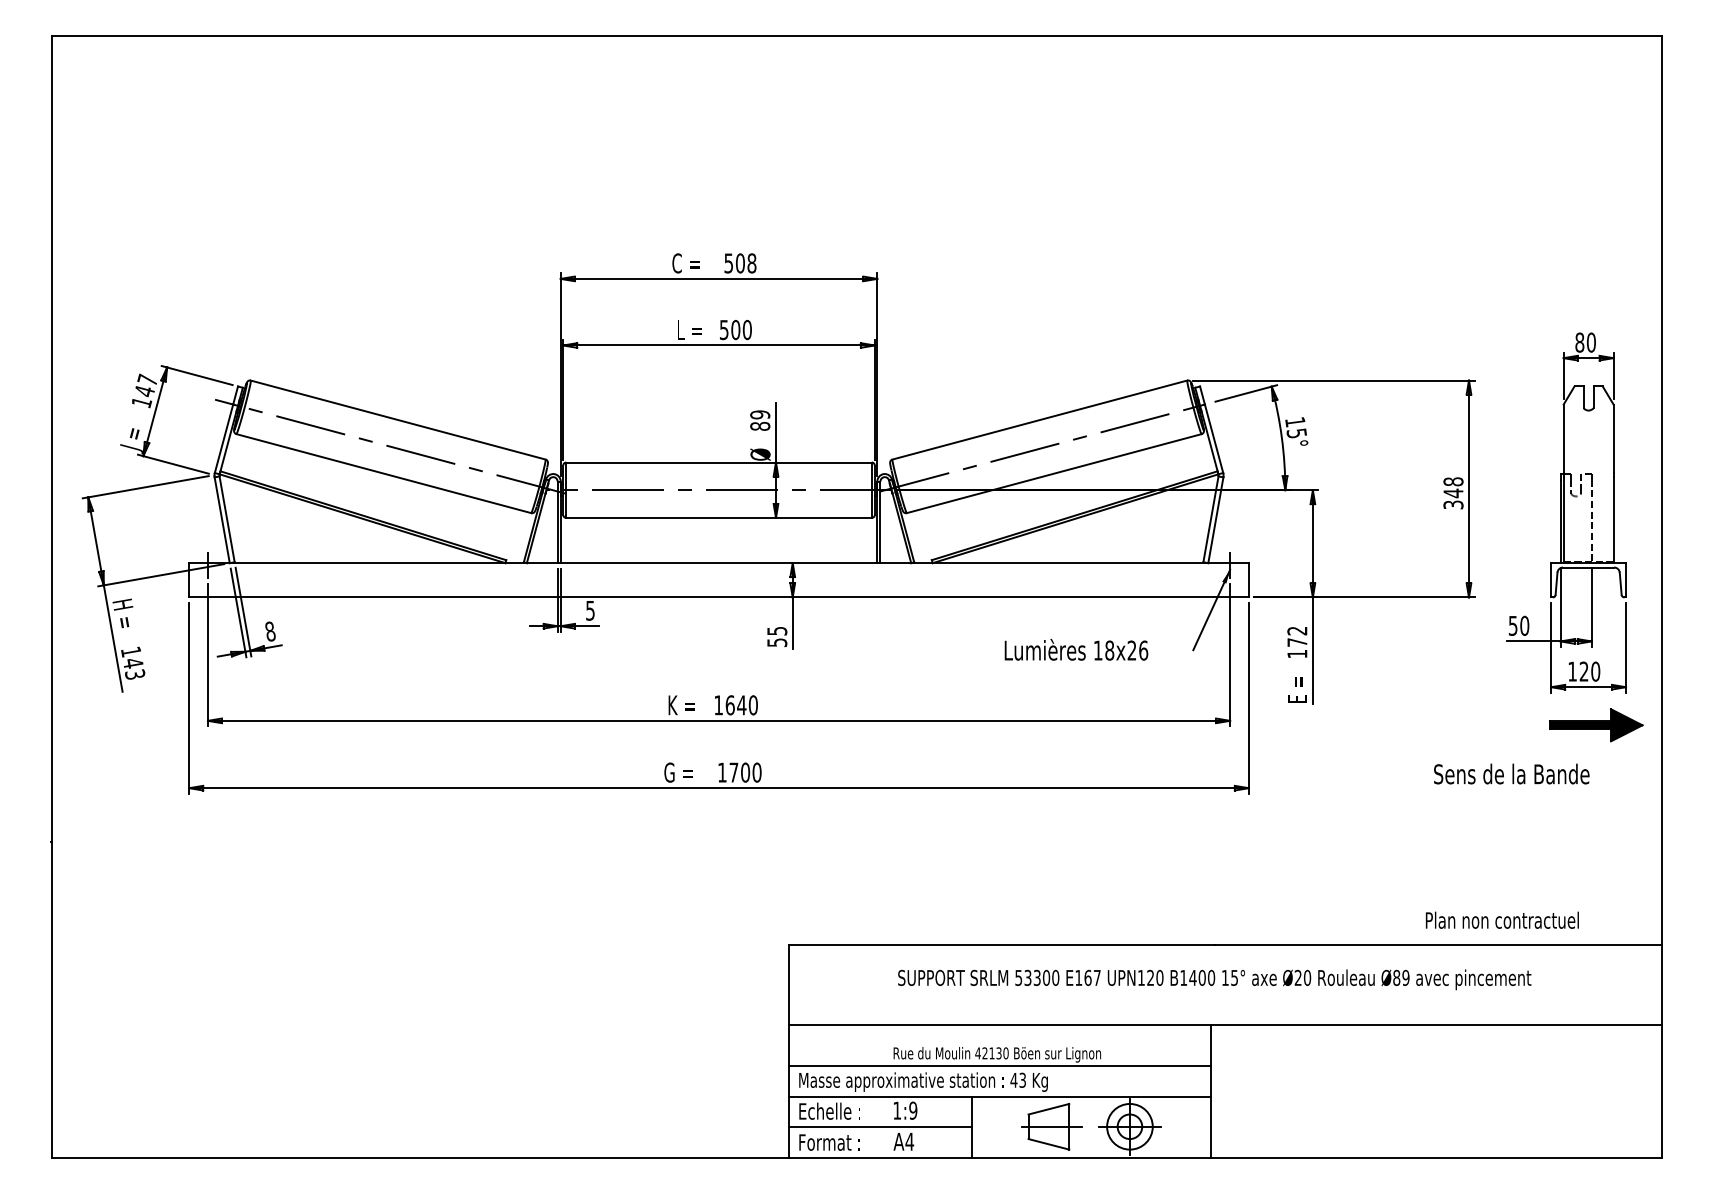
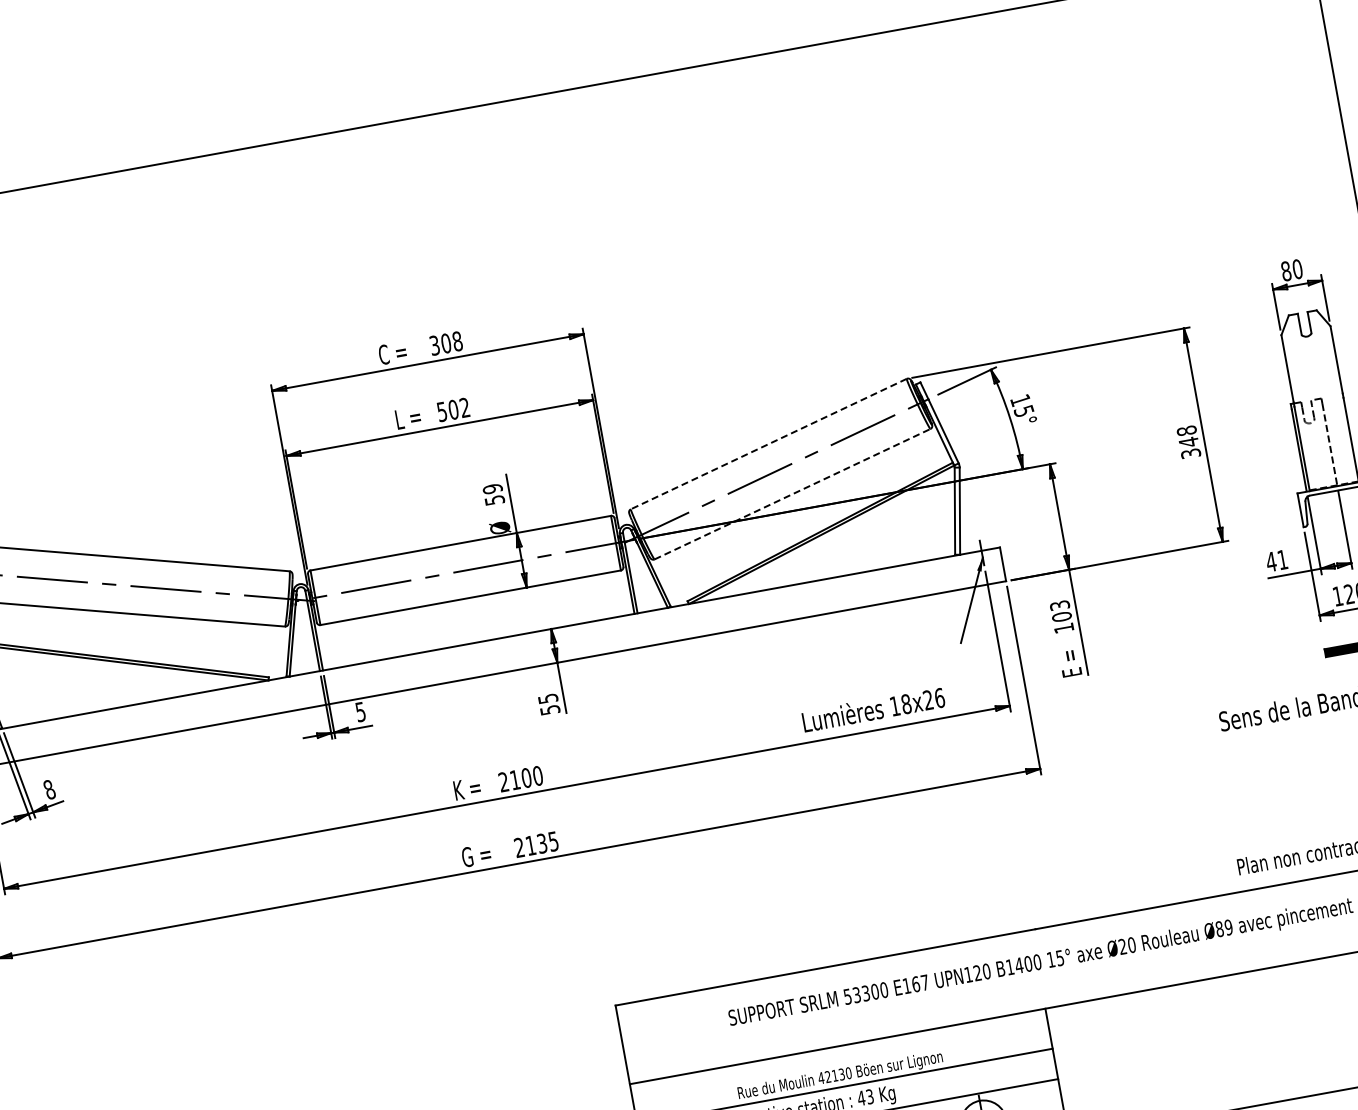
text: (729, 262) -> (435, 344), 508 -> 308
text: (746, 329) -> (463, 407), 500 -> 502
line: (1039, 420) -> (768, 444), solid -> dashed
text: (760, 426) -> (495, 500), 89 -> 59
line: (1054, 473) -> (792, 494), solid -> dashed
text: (1518, 625) -> (1276, 560), 50 -> 41
text: (1297, 636) -> (1061, 610), 172 -> 103
text: (1076, 649) -> (873, 709), moved
text: (730, 705) -> (515, 780), 1640 -> 2100
text: (739, 772) -> (536, 844), 1700 -> 2135

